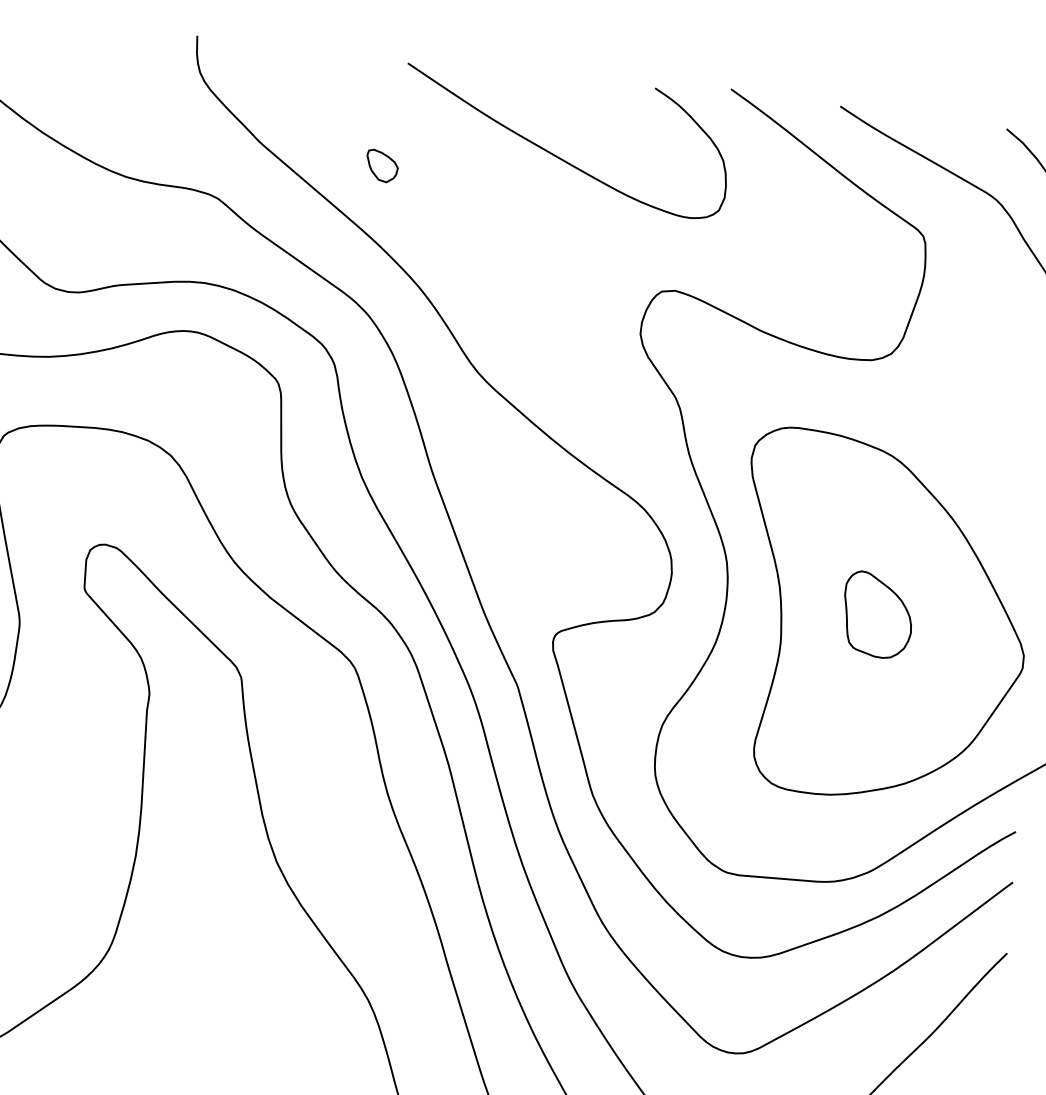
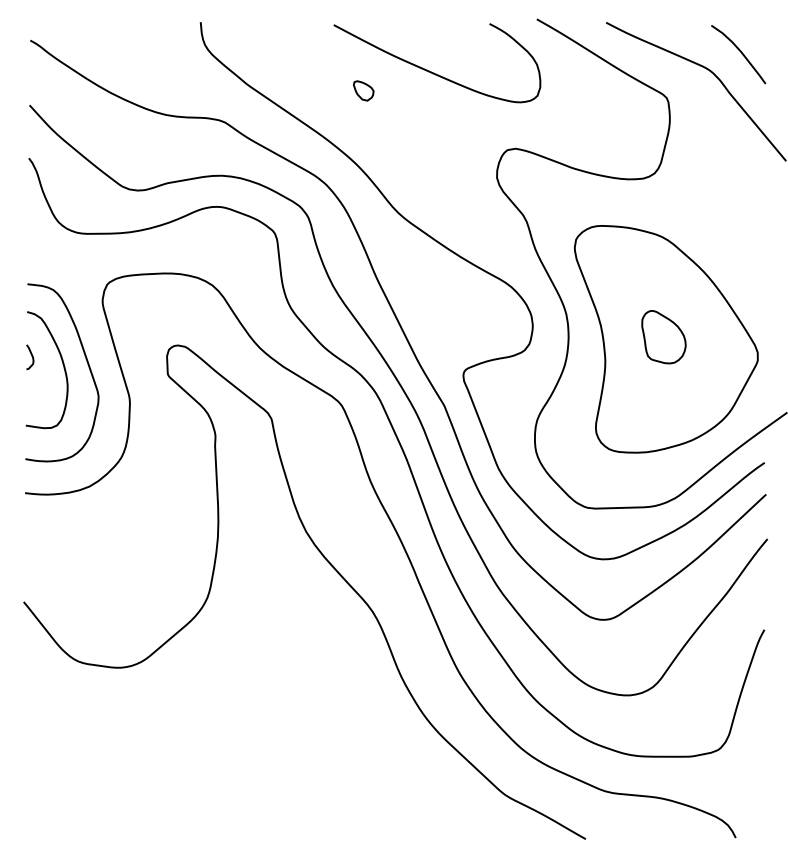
part: (381, 165) -> (363, 90), moved

